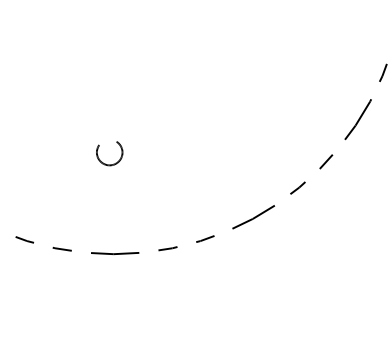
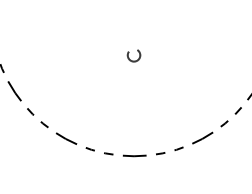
circle: (108, 152) -> (133, 55), moved

